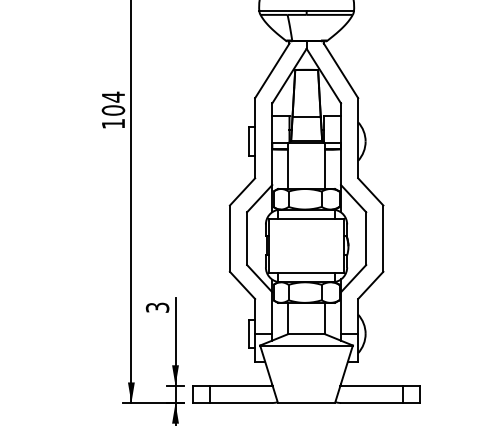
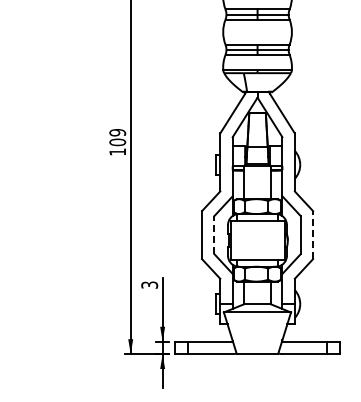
text: (113, 96) -> (117, 132), 104 -> 109
line: (247, 237) -> (214, 234), solid -> dashed
line: (383, 239) -> (313, 235), solid -> dashed

